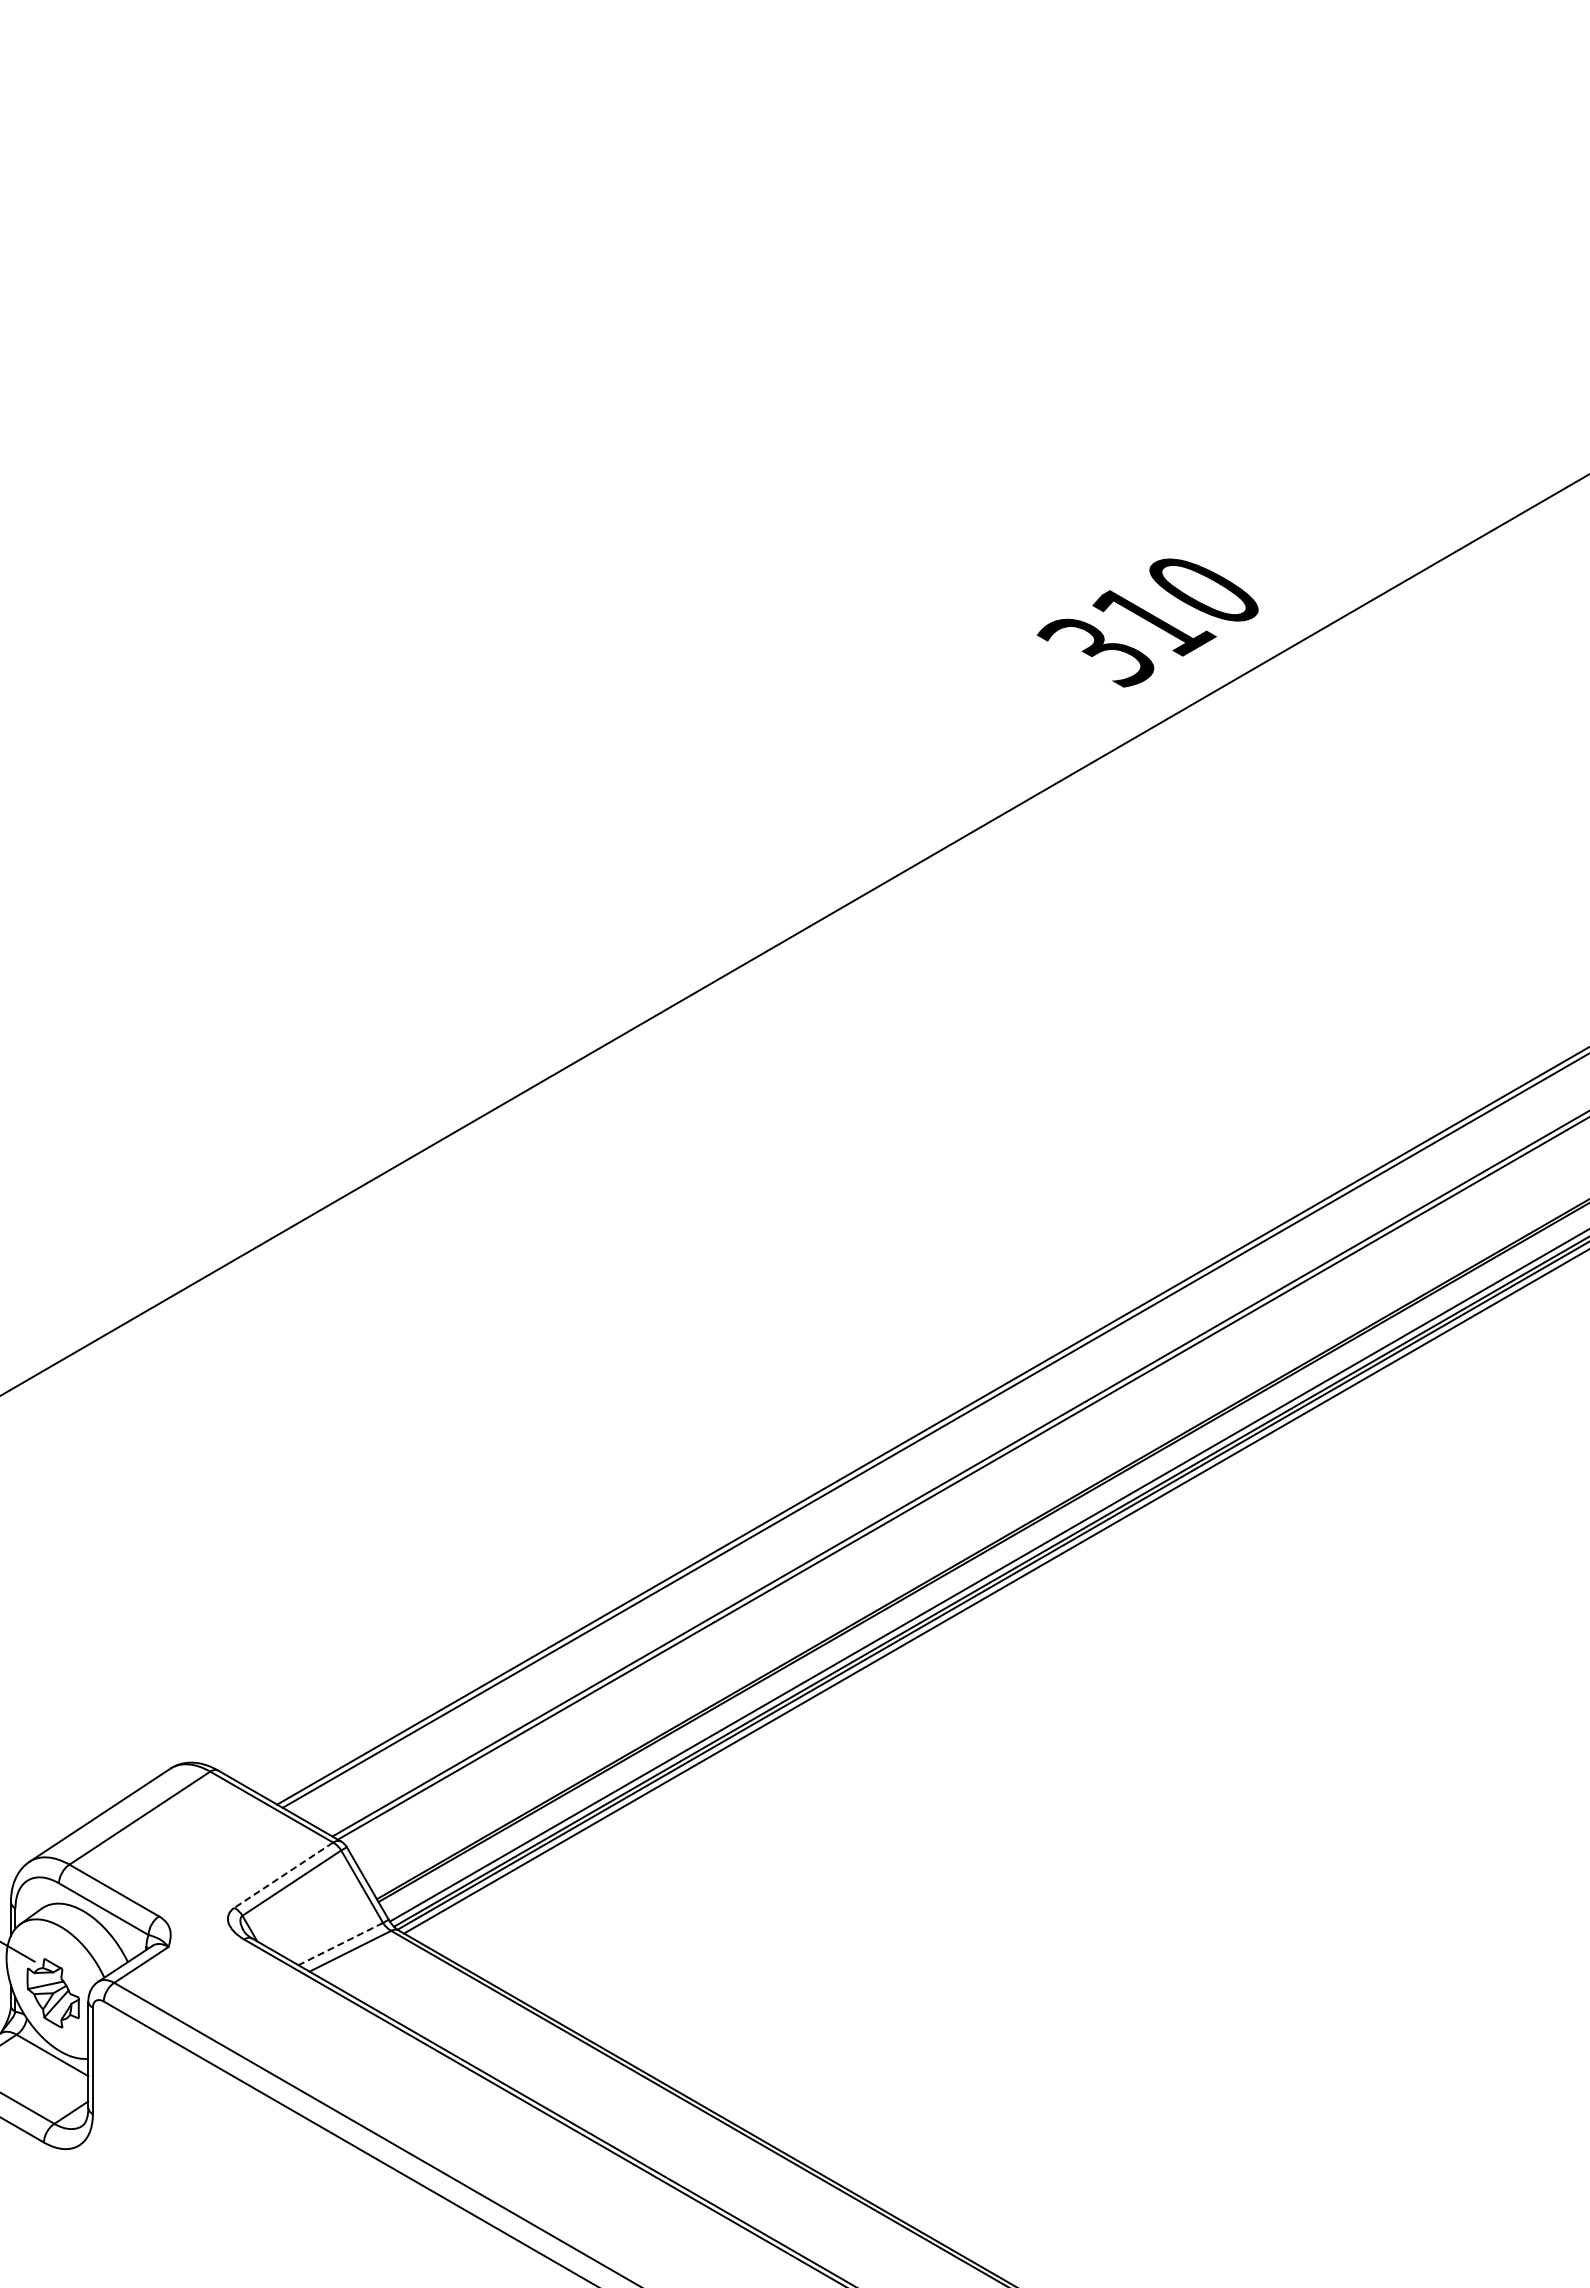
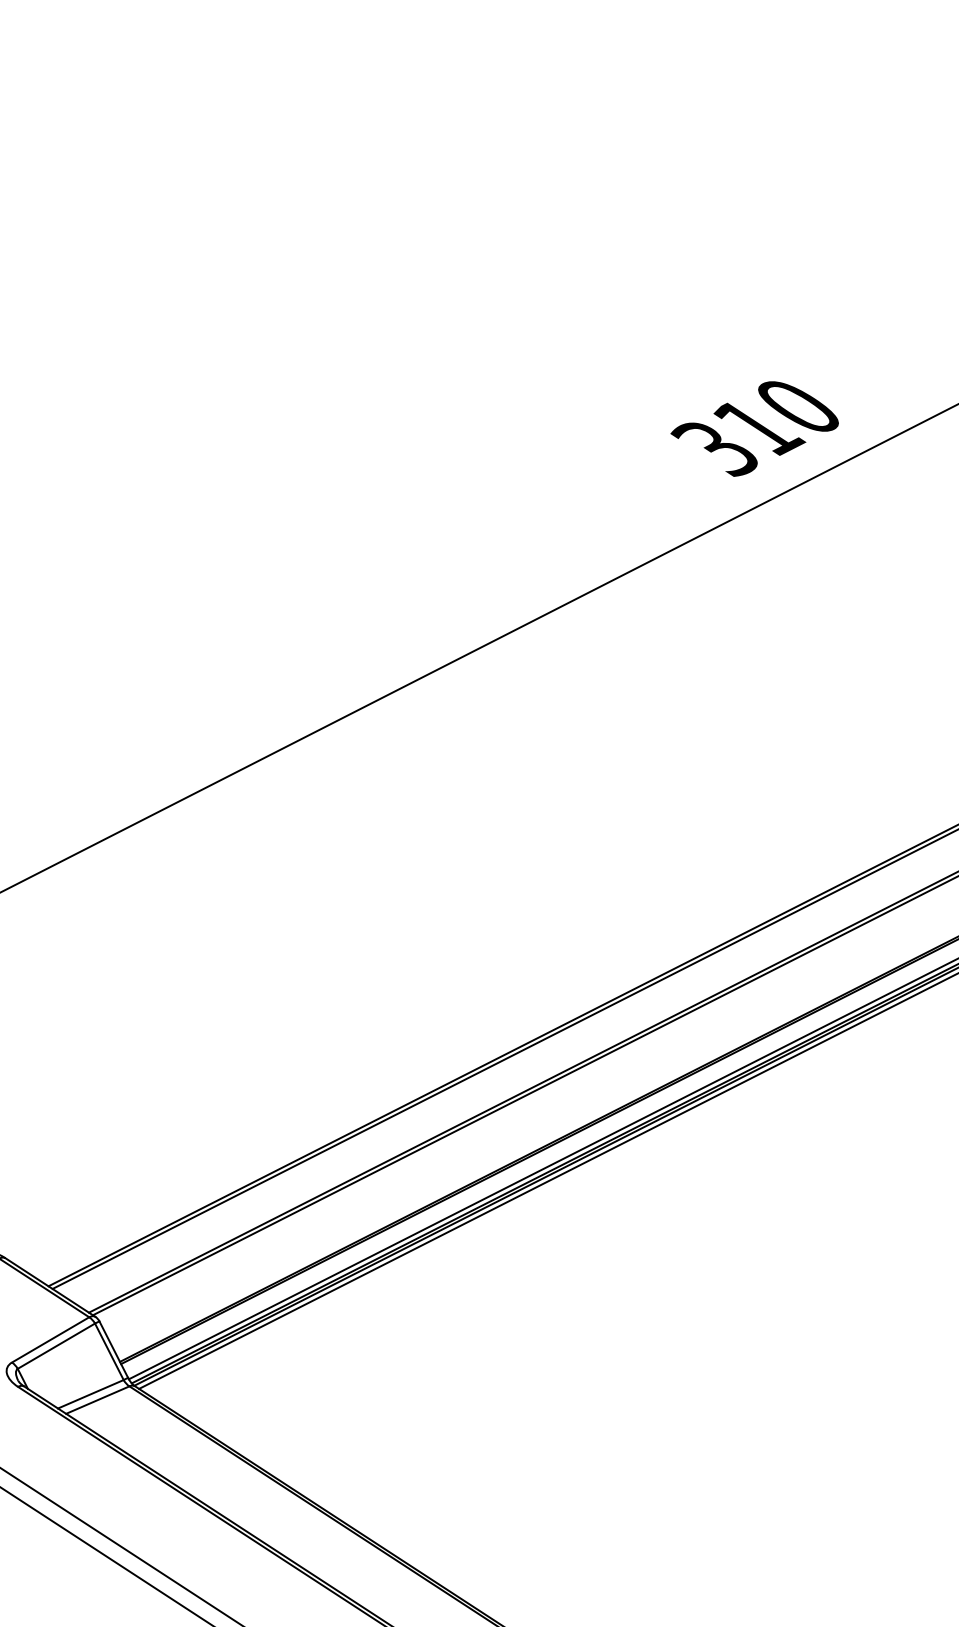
line: (283, 1875) -> (50, 1340), dashed -> solid
line: (340, 1944) -> (90, 1394), dashed -> solid

